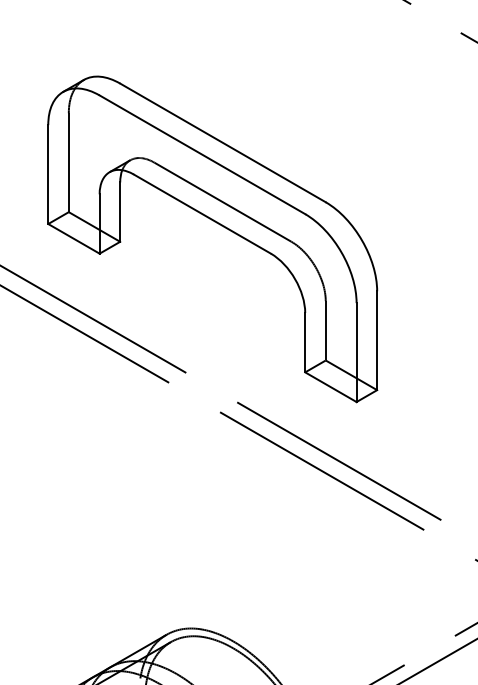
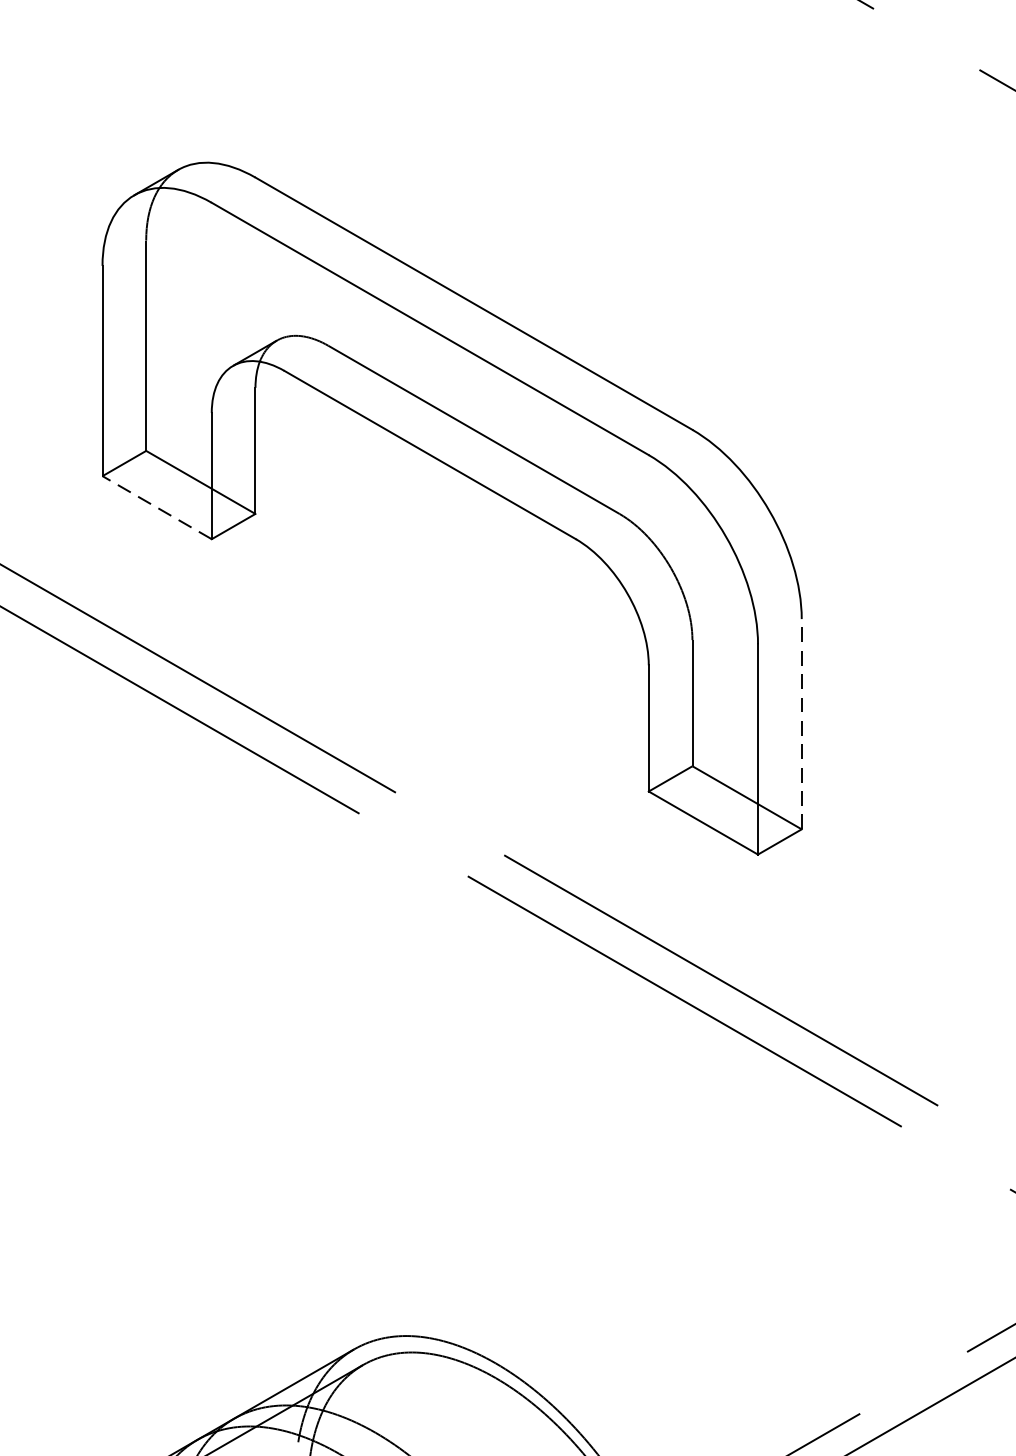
line: (73, 238) -> (156, 506), solid -> dashed
line: (377, 340) -> (802, 723), solid -> dashed

